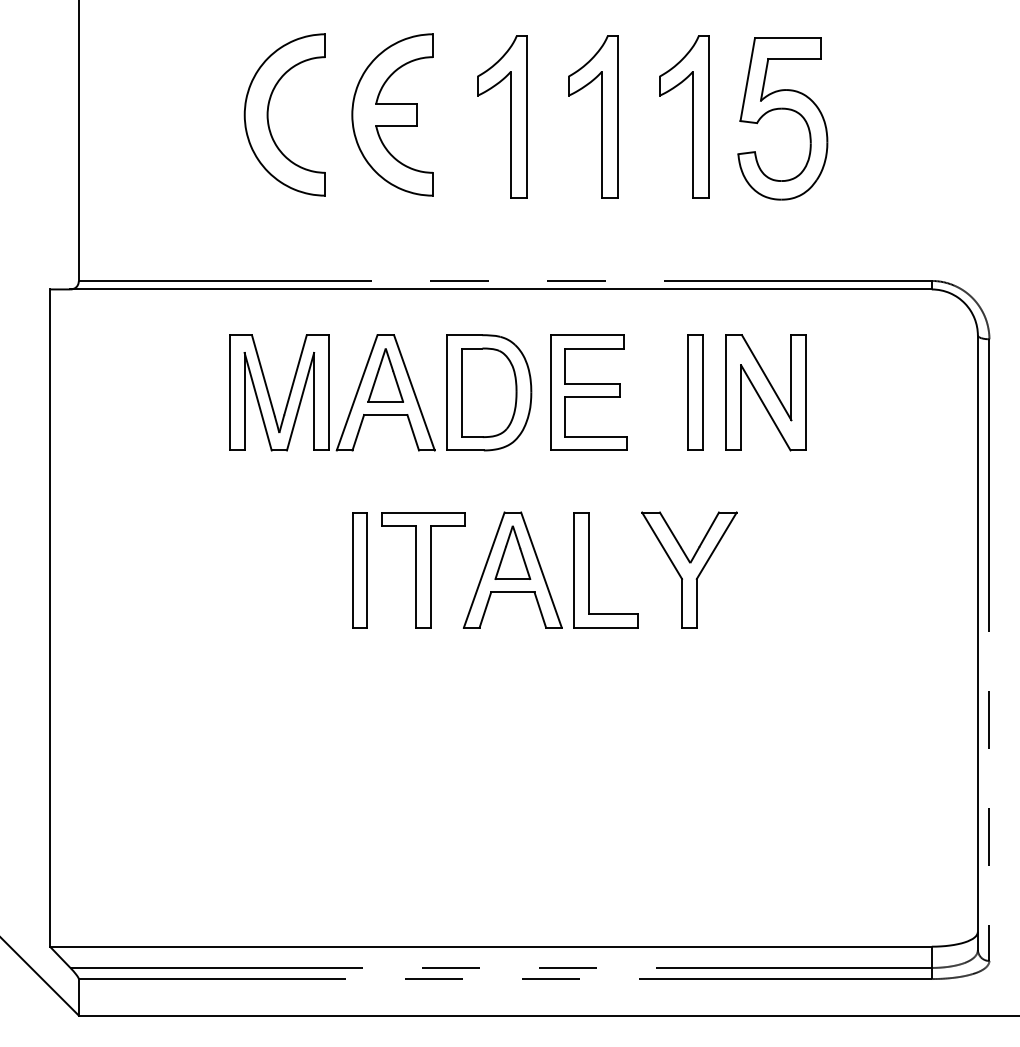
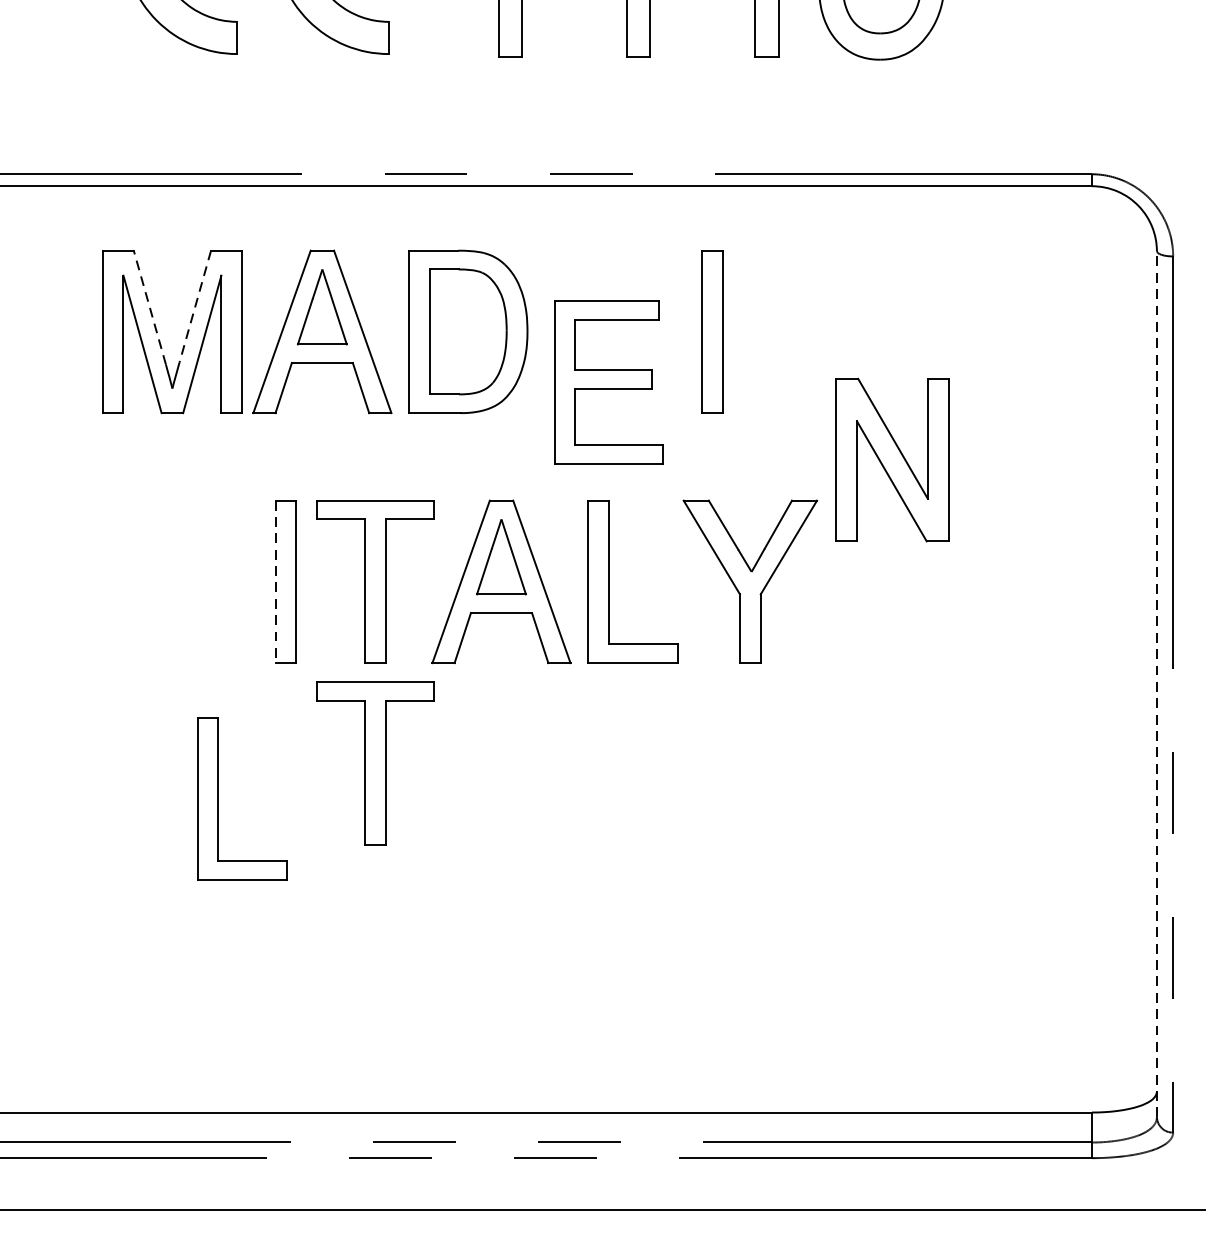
line: (263, 375) -> (150, 307), solid -> dashed
line: (295, 375) -> (195, 307), solid -> dashed
part: (588, 392) -> (608, 382), moved
part: (695, 392) -> (712, 331), moved
part: (765, 392) -> (891, 459), moved
line: (352, 570) -> (275, 582), solid -> dashed
line: (977, 642) -> (1156, 683), solid -> dashed
part: (423, 699) -> (375, 764), added
part: (312, 724) -> (219, 799), added

